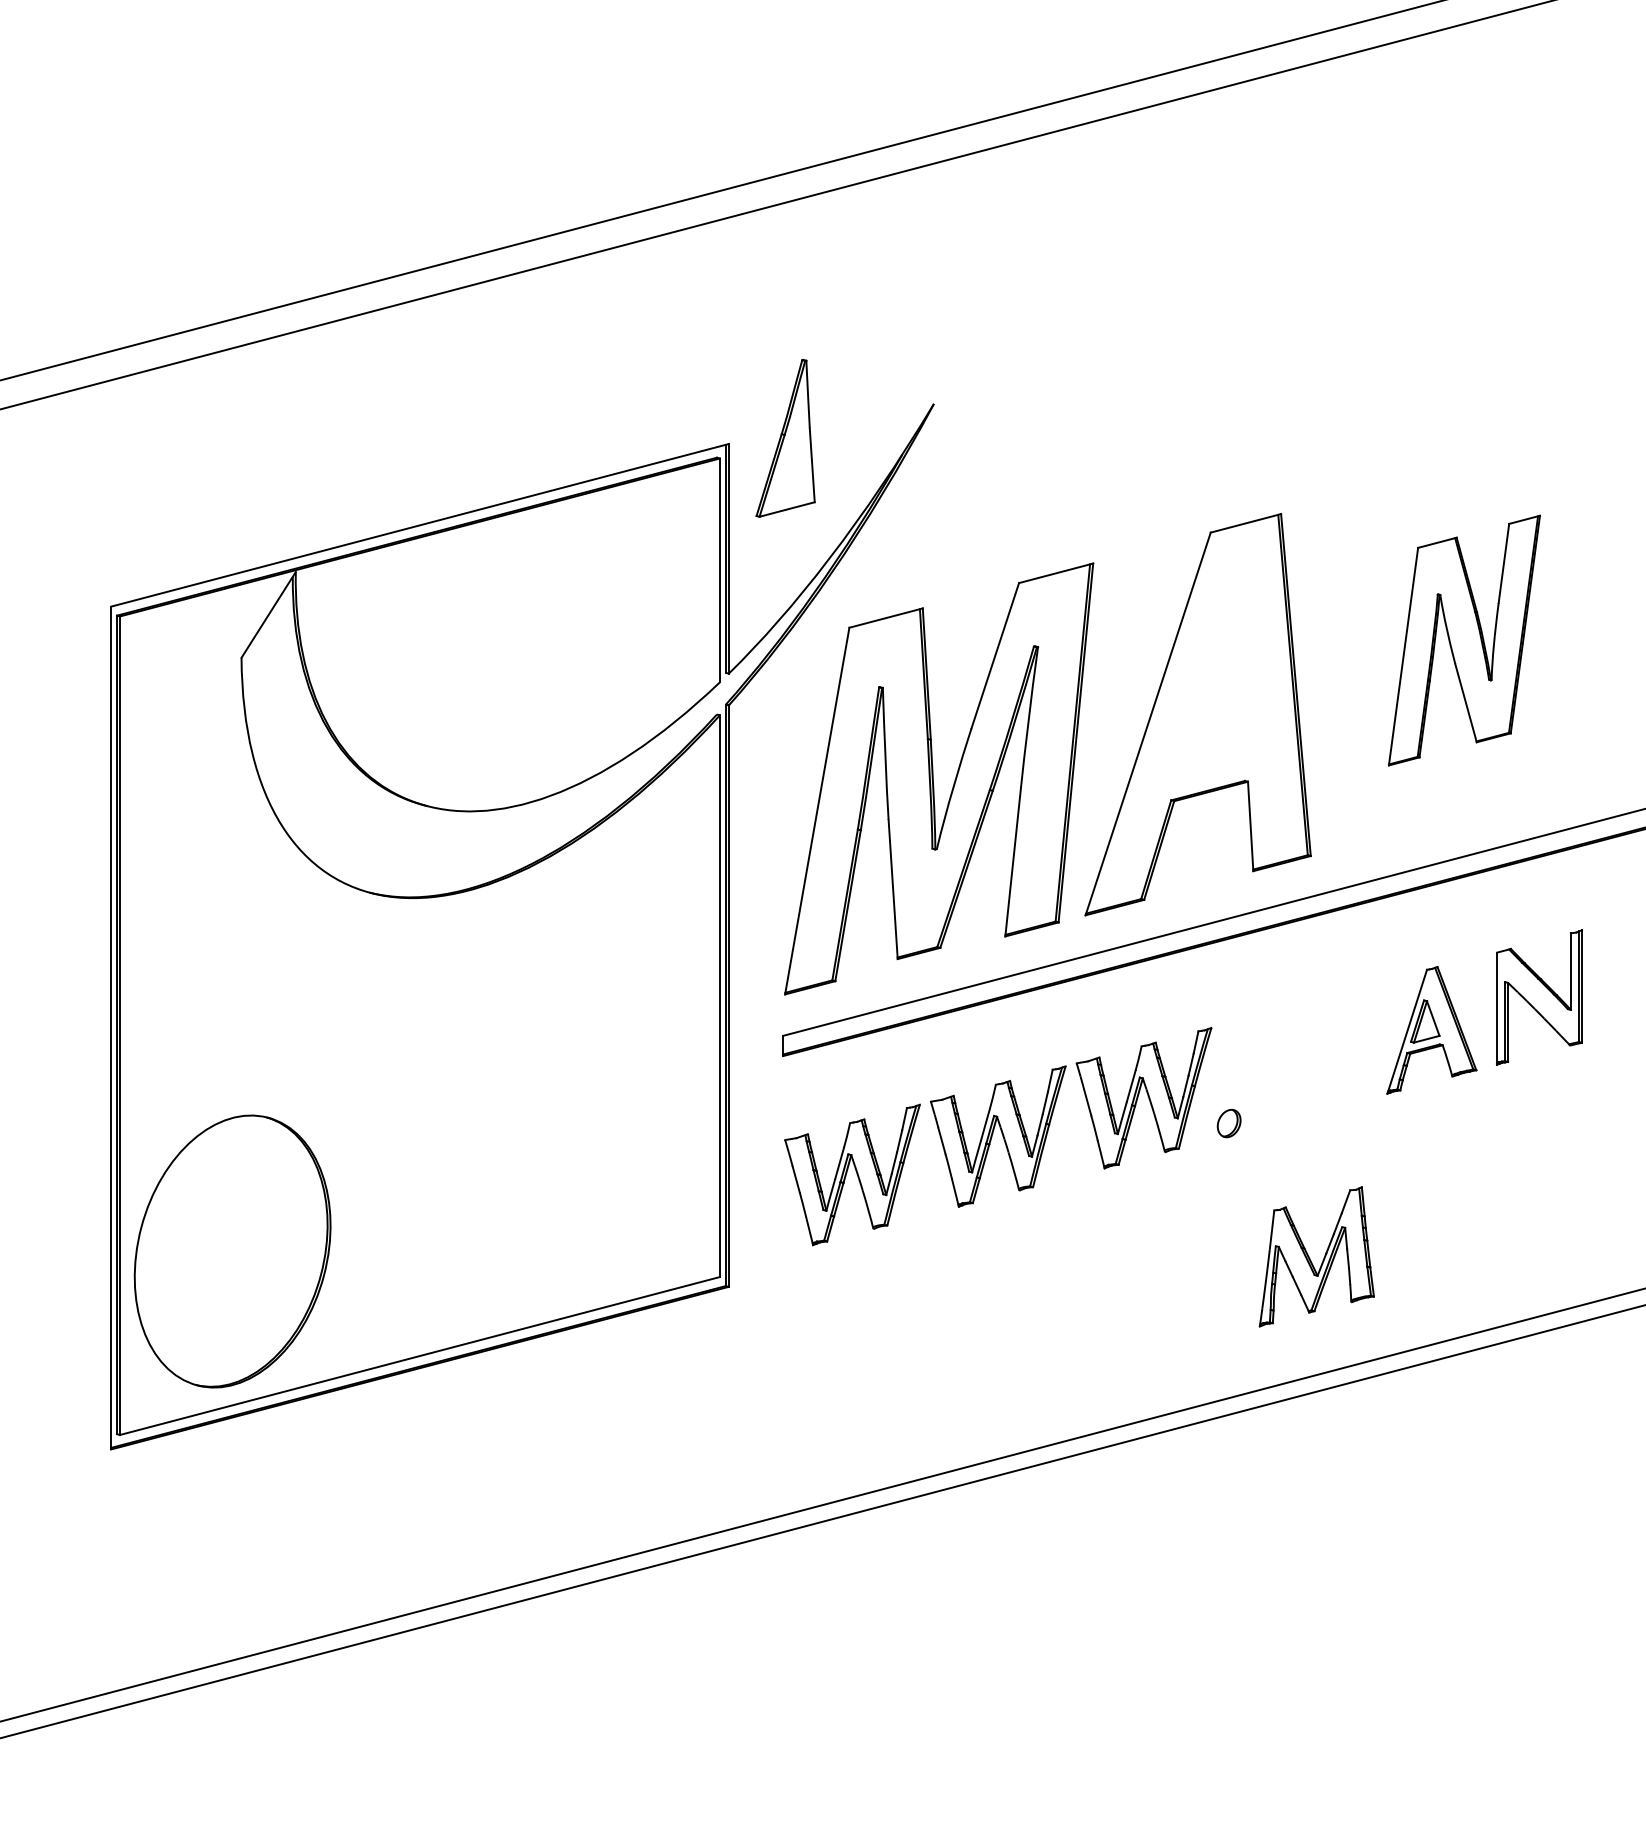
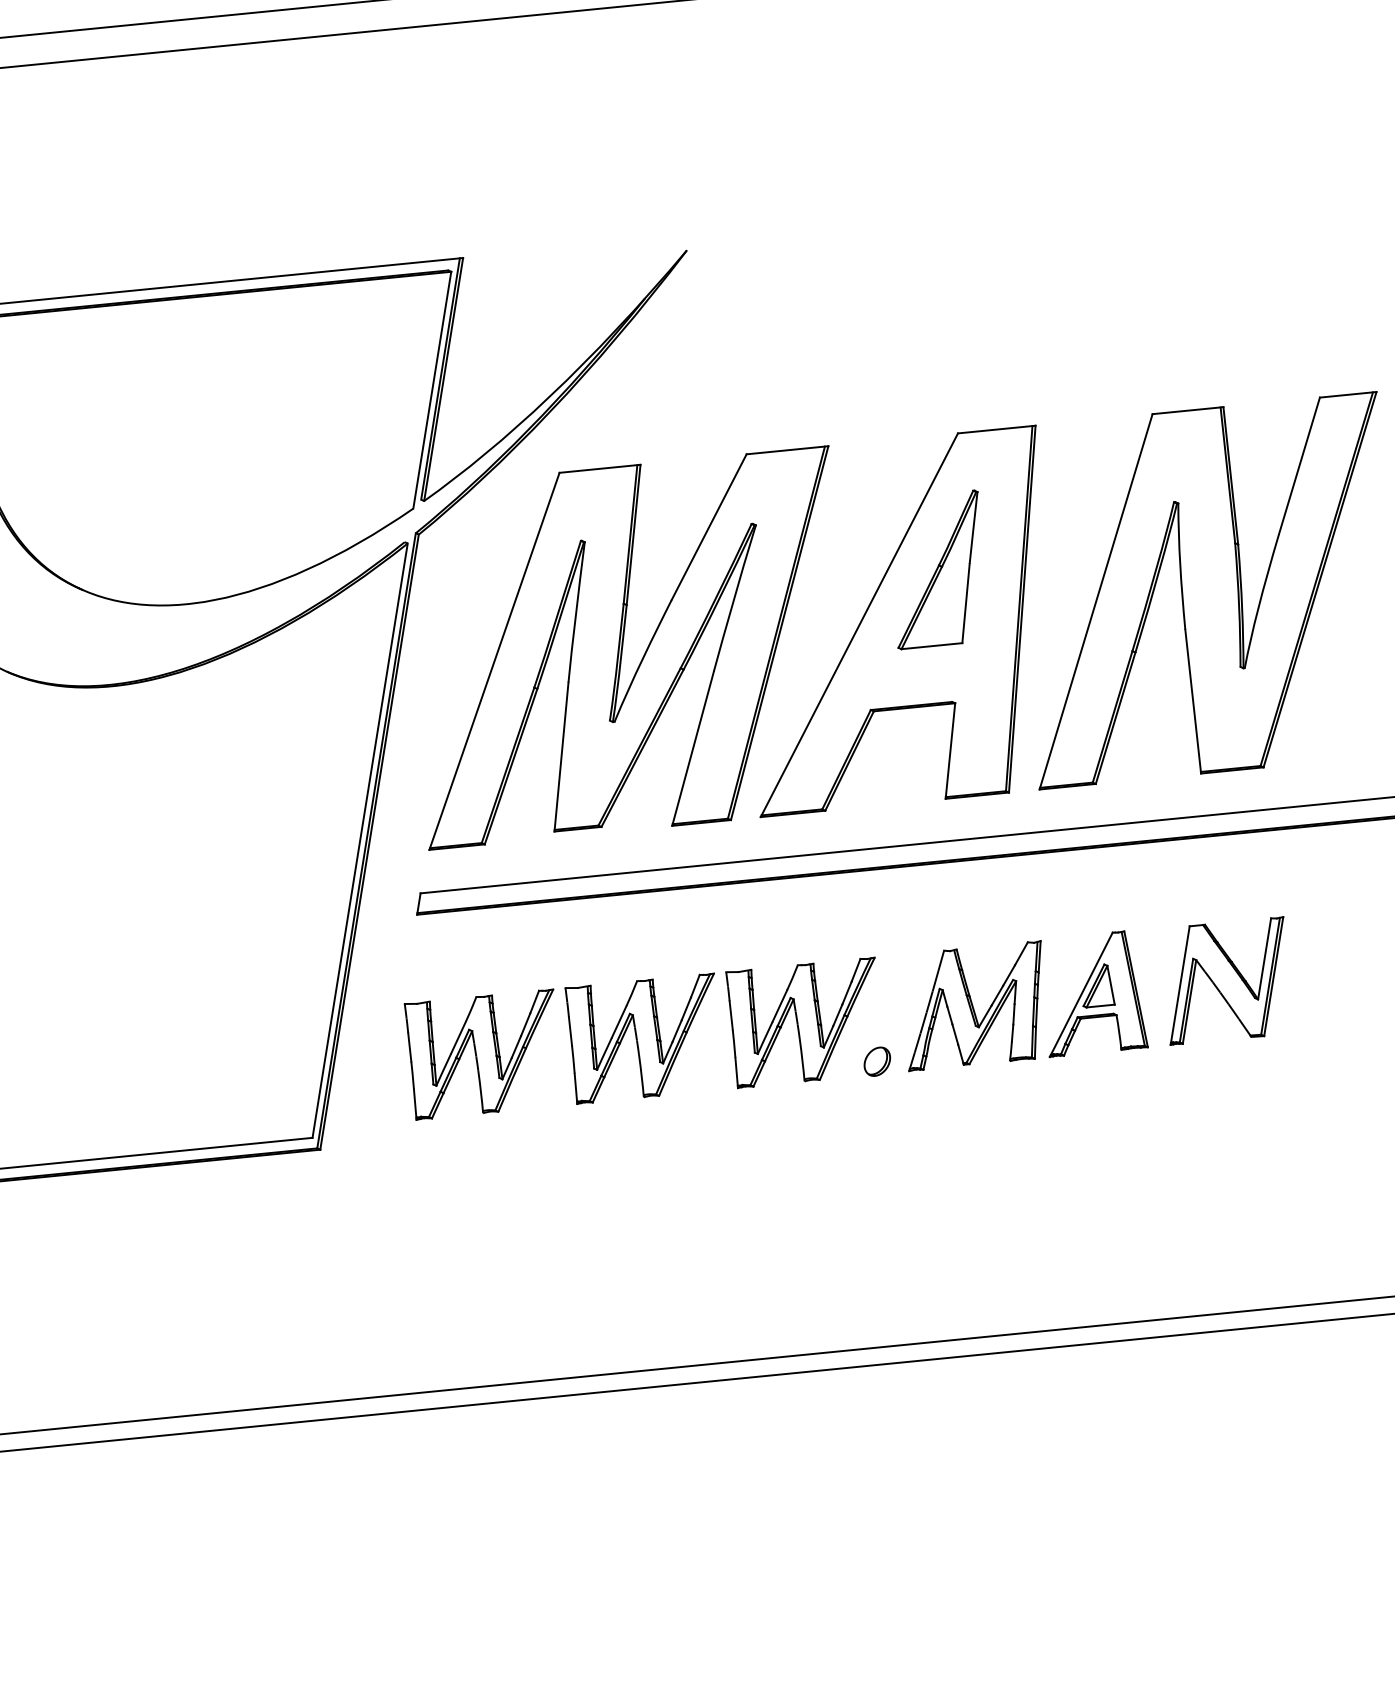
part: (785, 437) -> (942, 569), moved
part: (1464, 640) -> (1208, 590), size x1.67
part: (1310, 1258) -> (974, 1007), moved

